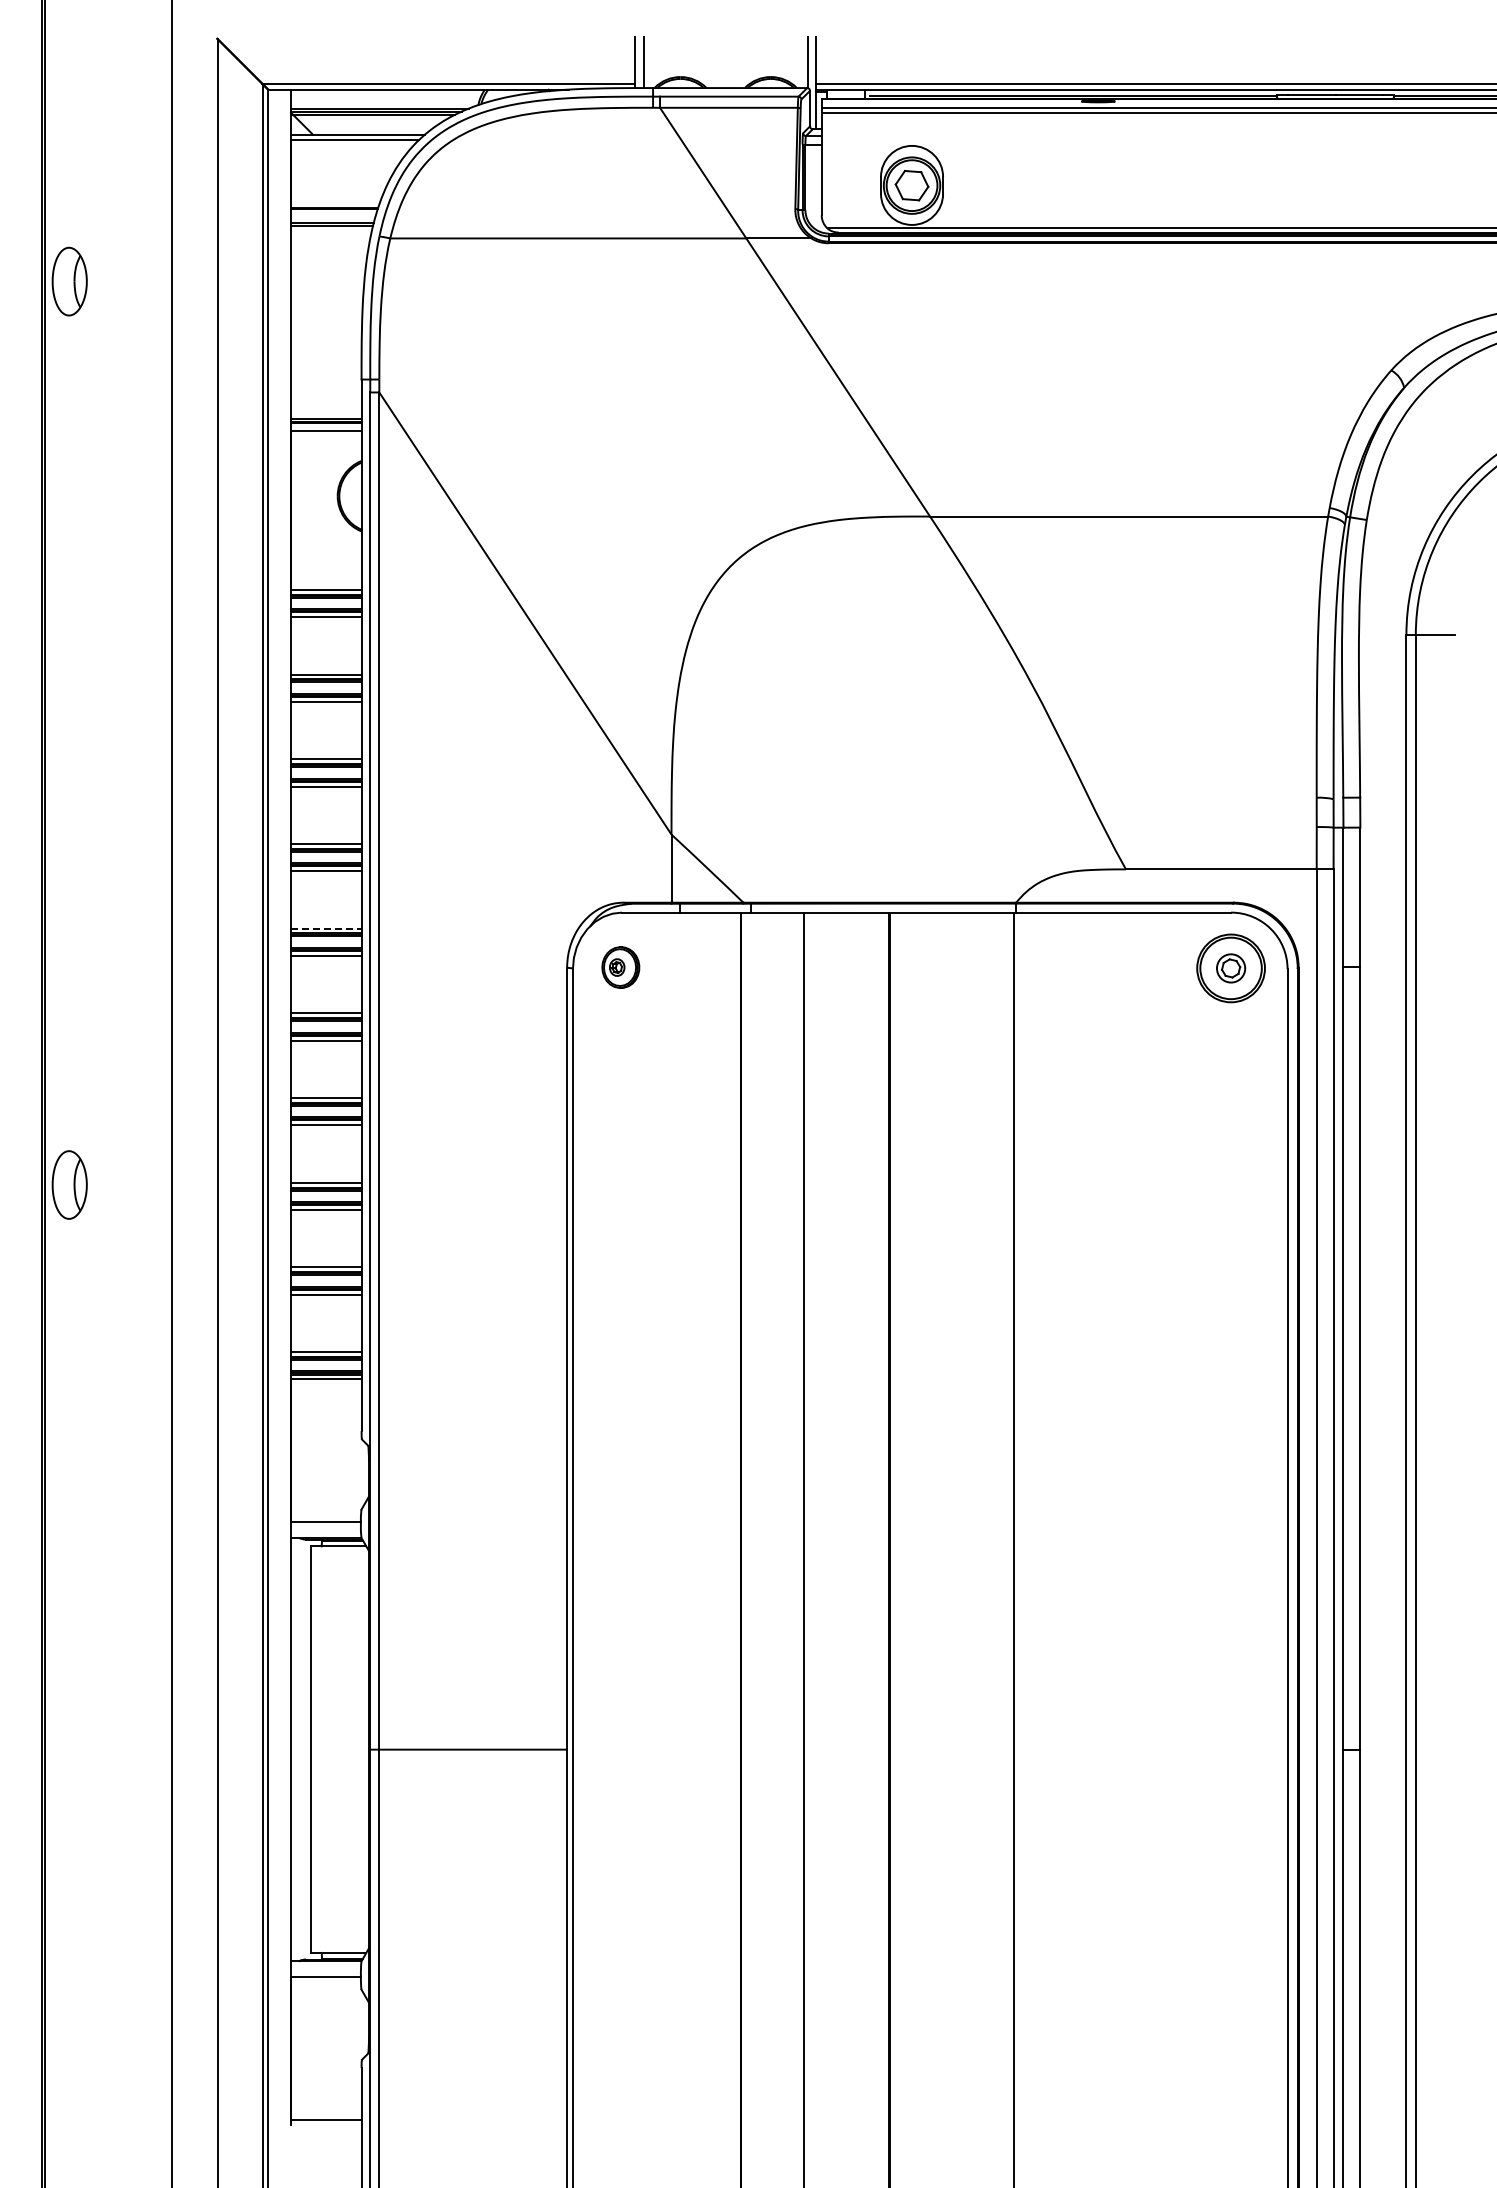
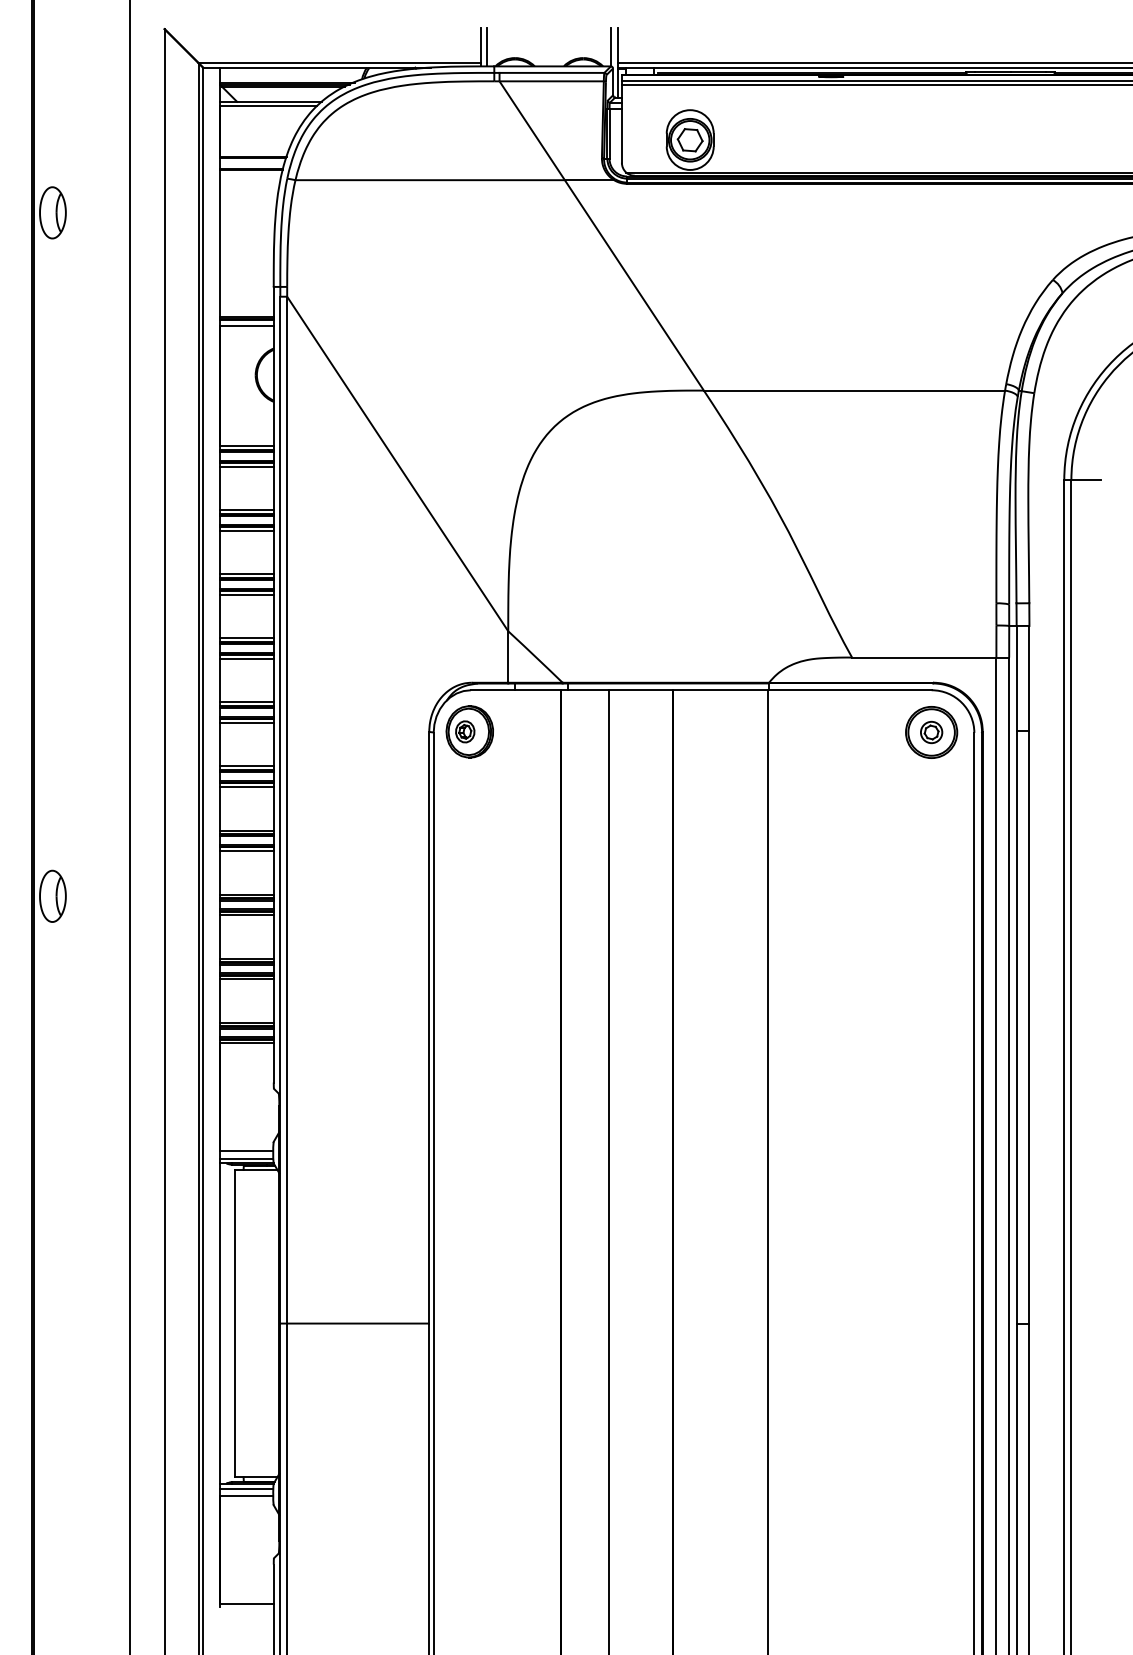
line: (326, 928) -> (247, 702), dashed -> solid
part: (620, 967) -> (469, 731), size x1.67
line: (325, 1531) -> (246, 1158), added
line: (325, 1967) -> (246, 1488), added

